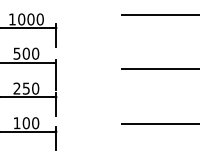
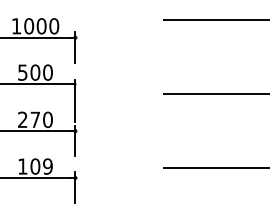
text: (25, 88) -> (34, 119), 250 -> 270
text: (35, 123) -> (47, 166), 100 -> 109

